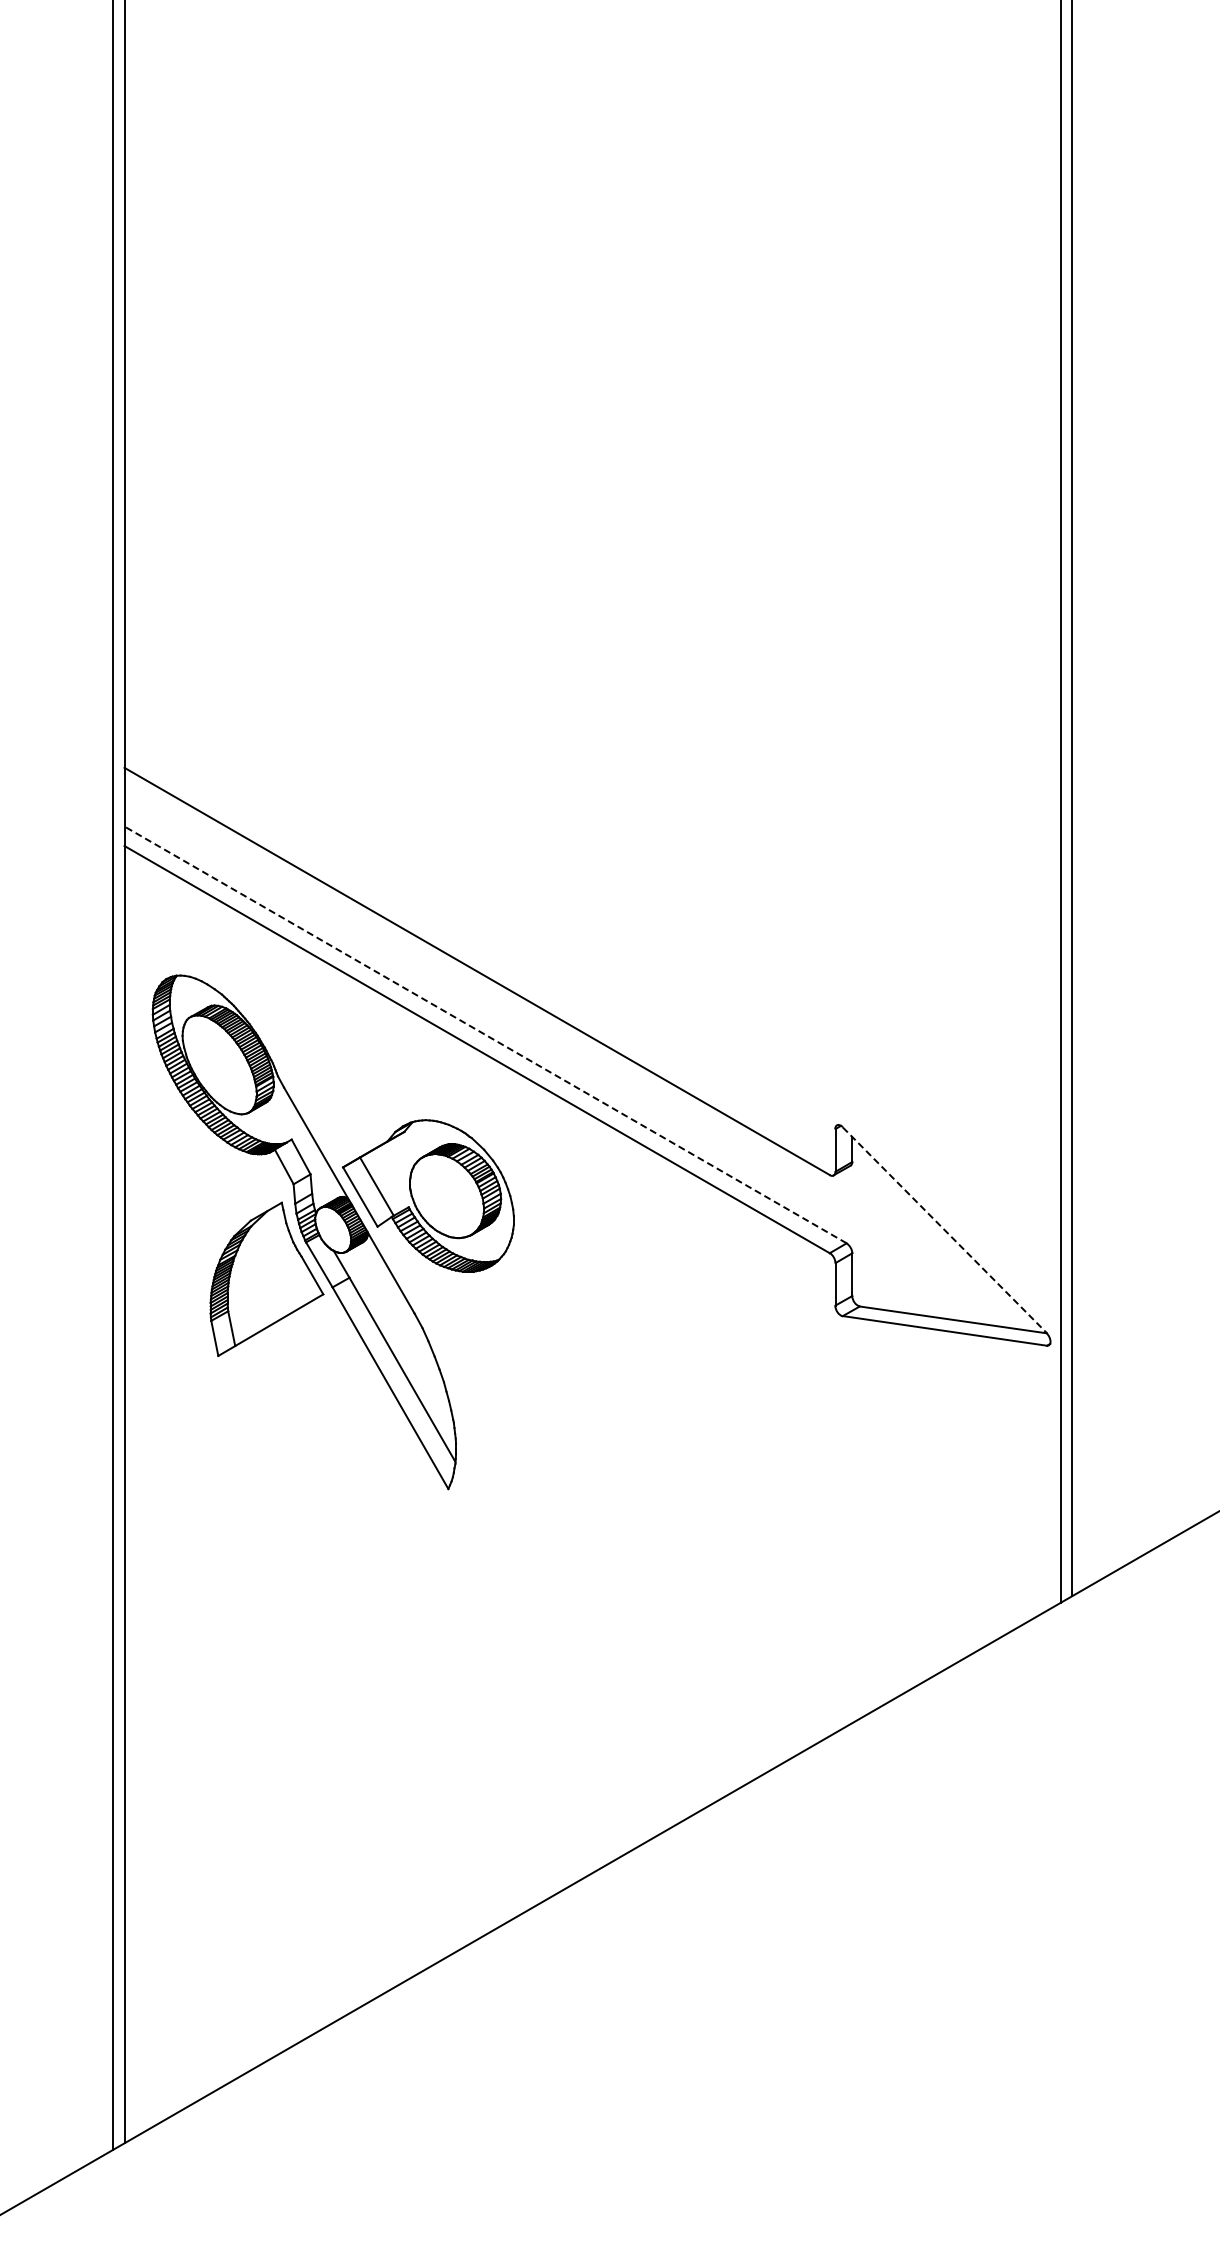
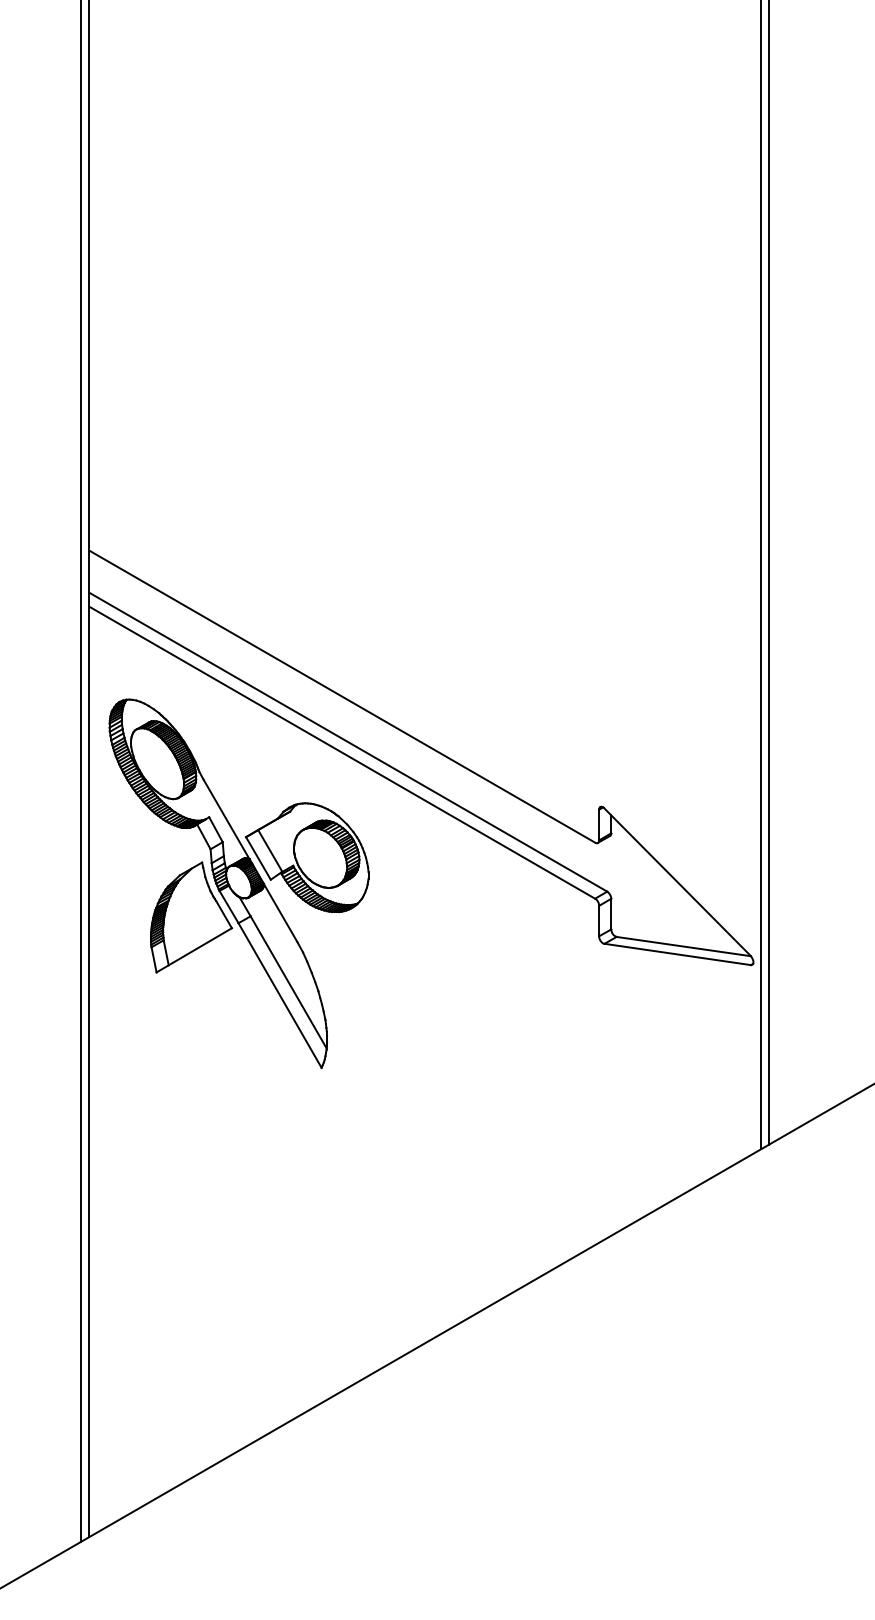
line: (485, 1034) -> (348, 741), dashed -> solid
line: (944, 1230) -> (677, 882), dashed -> solid

